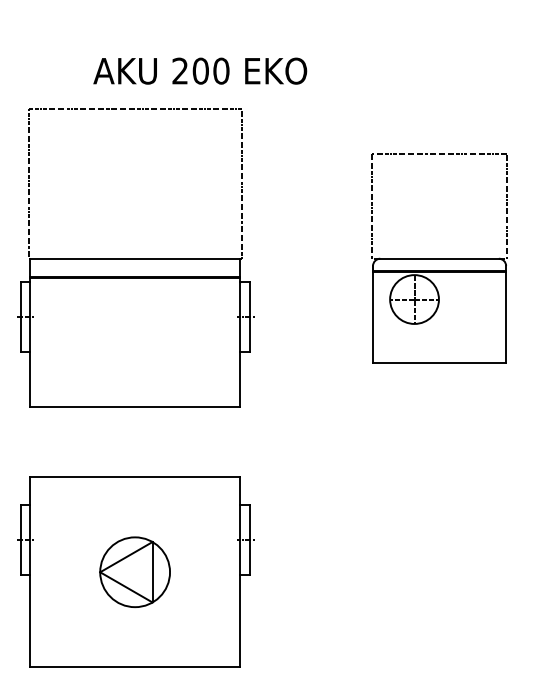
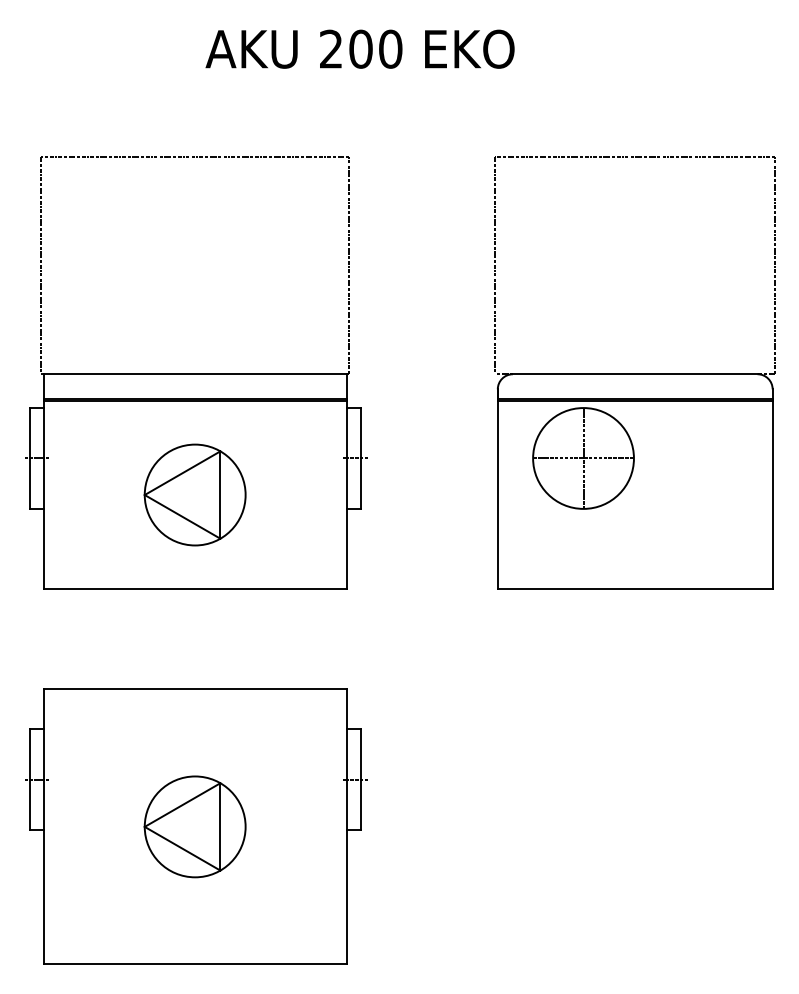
text: (200, 70) -> (360, 48), moved
part: (439, 257) -> (635, 371), size x1.43
part: (134, 342) -> (194, 494), added

